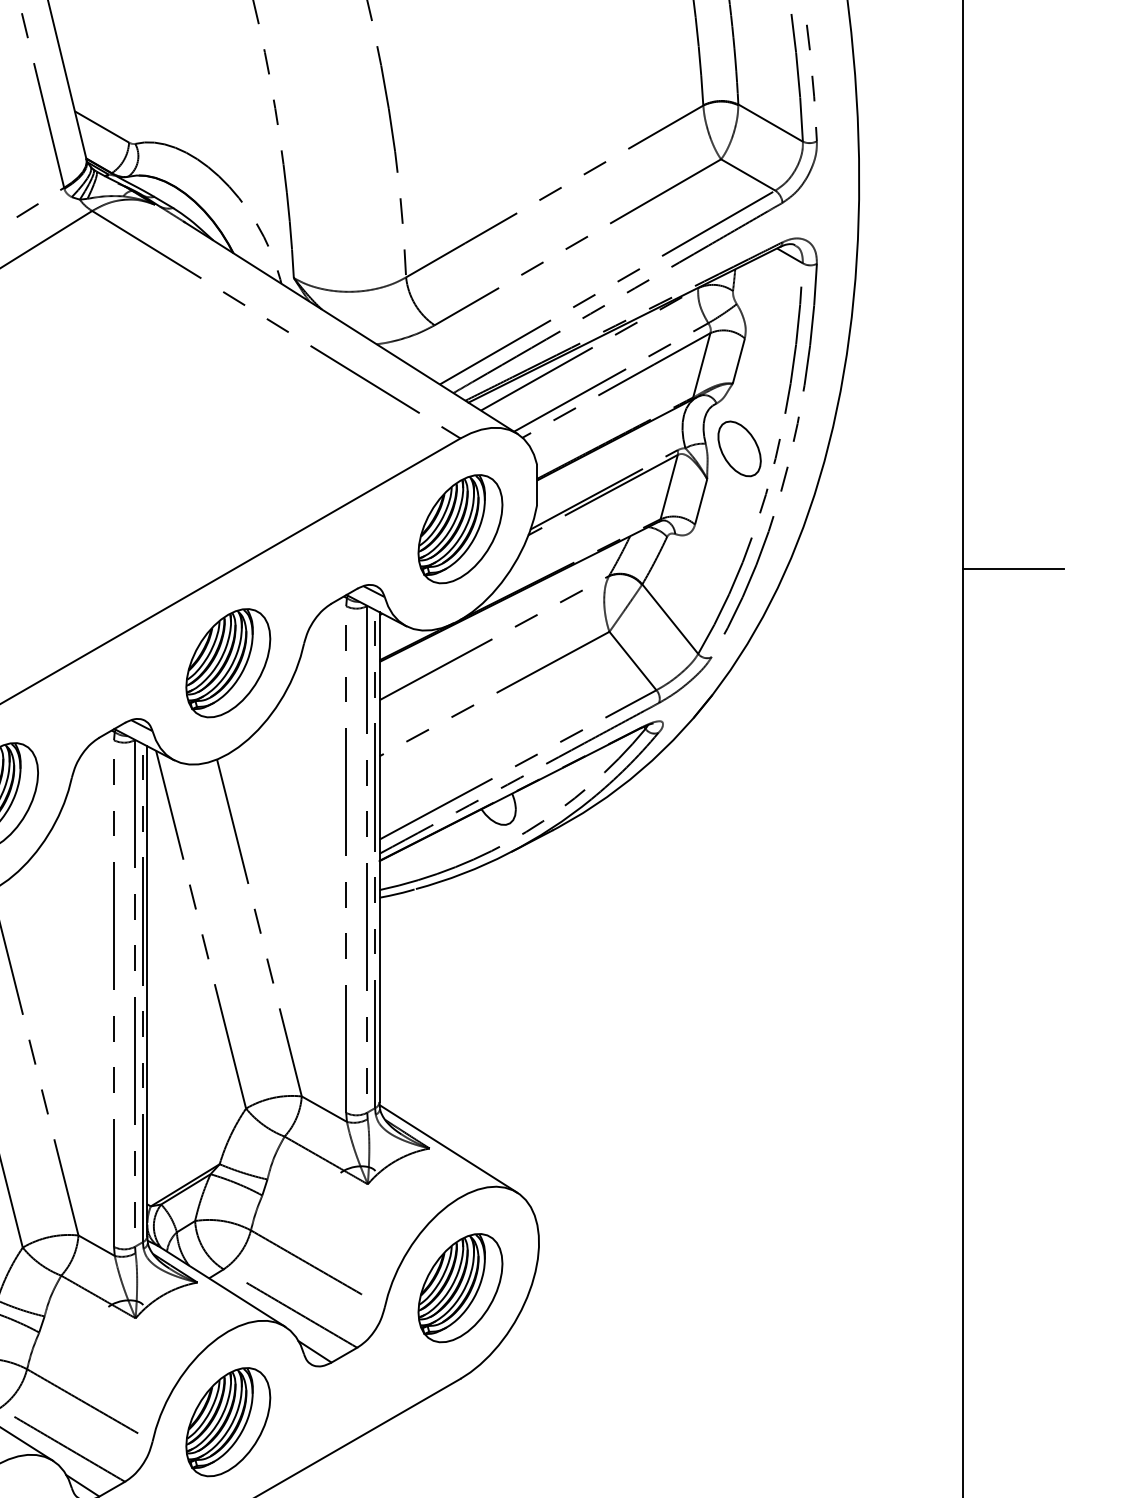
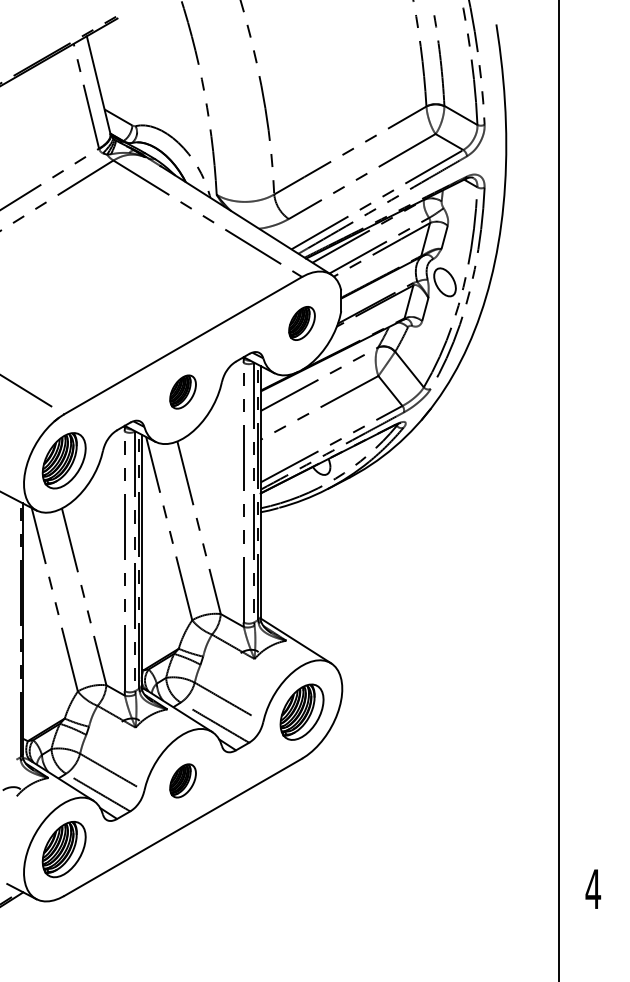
part: (459, 529) -> (301, 323), size x0.6
line: (1011, 570) -> (584, 344), removed
part: (227, 661) -> (182, 391), size x0.6
part: (227, 1421) -> (182, 780), size x0.6

